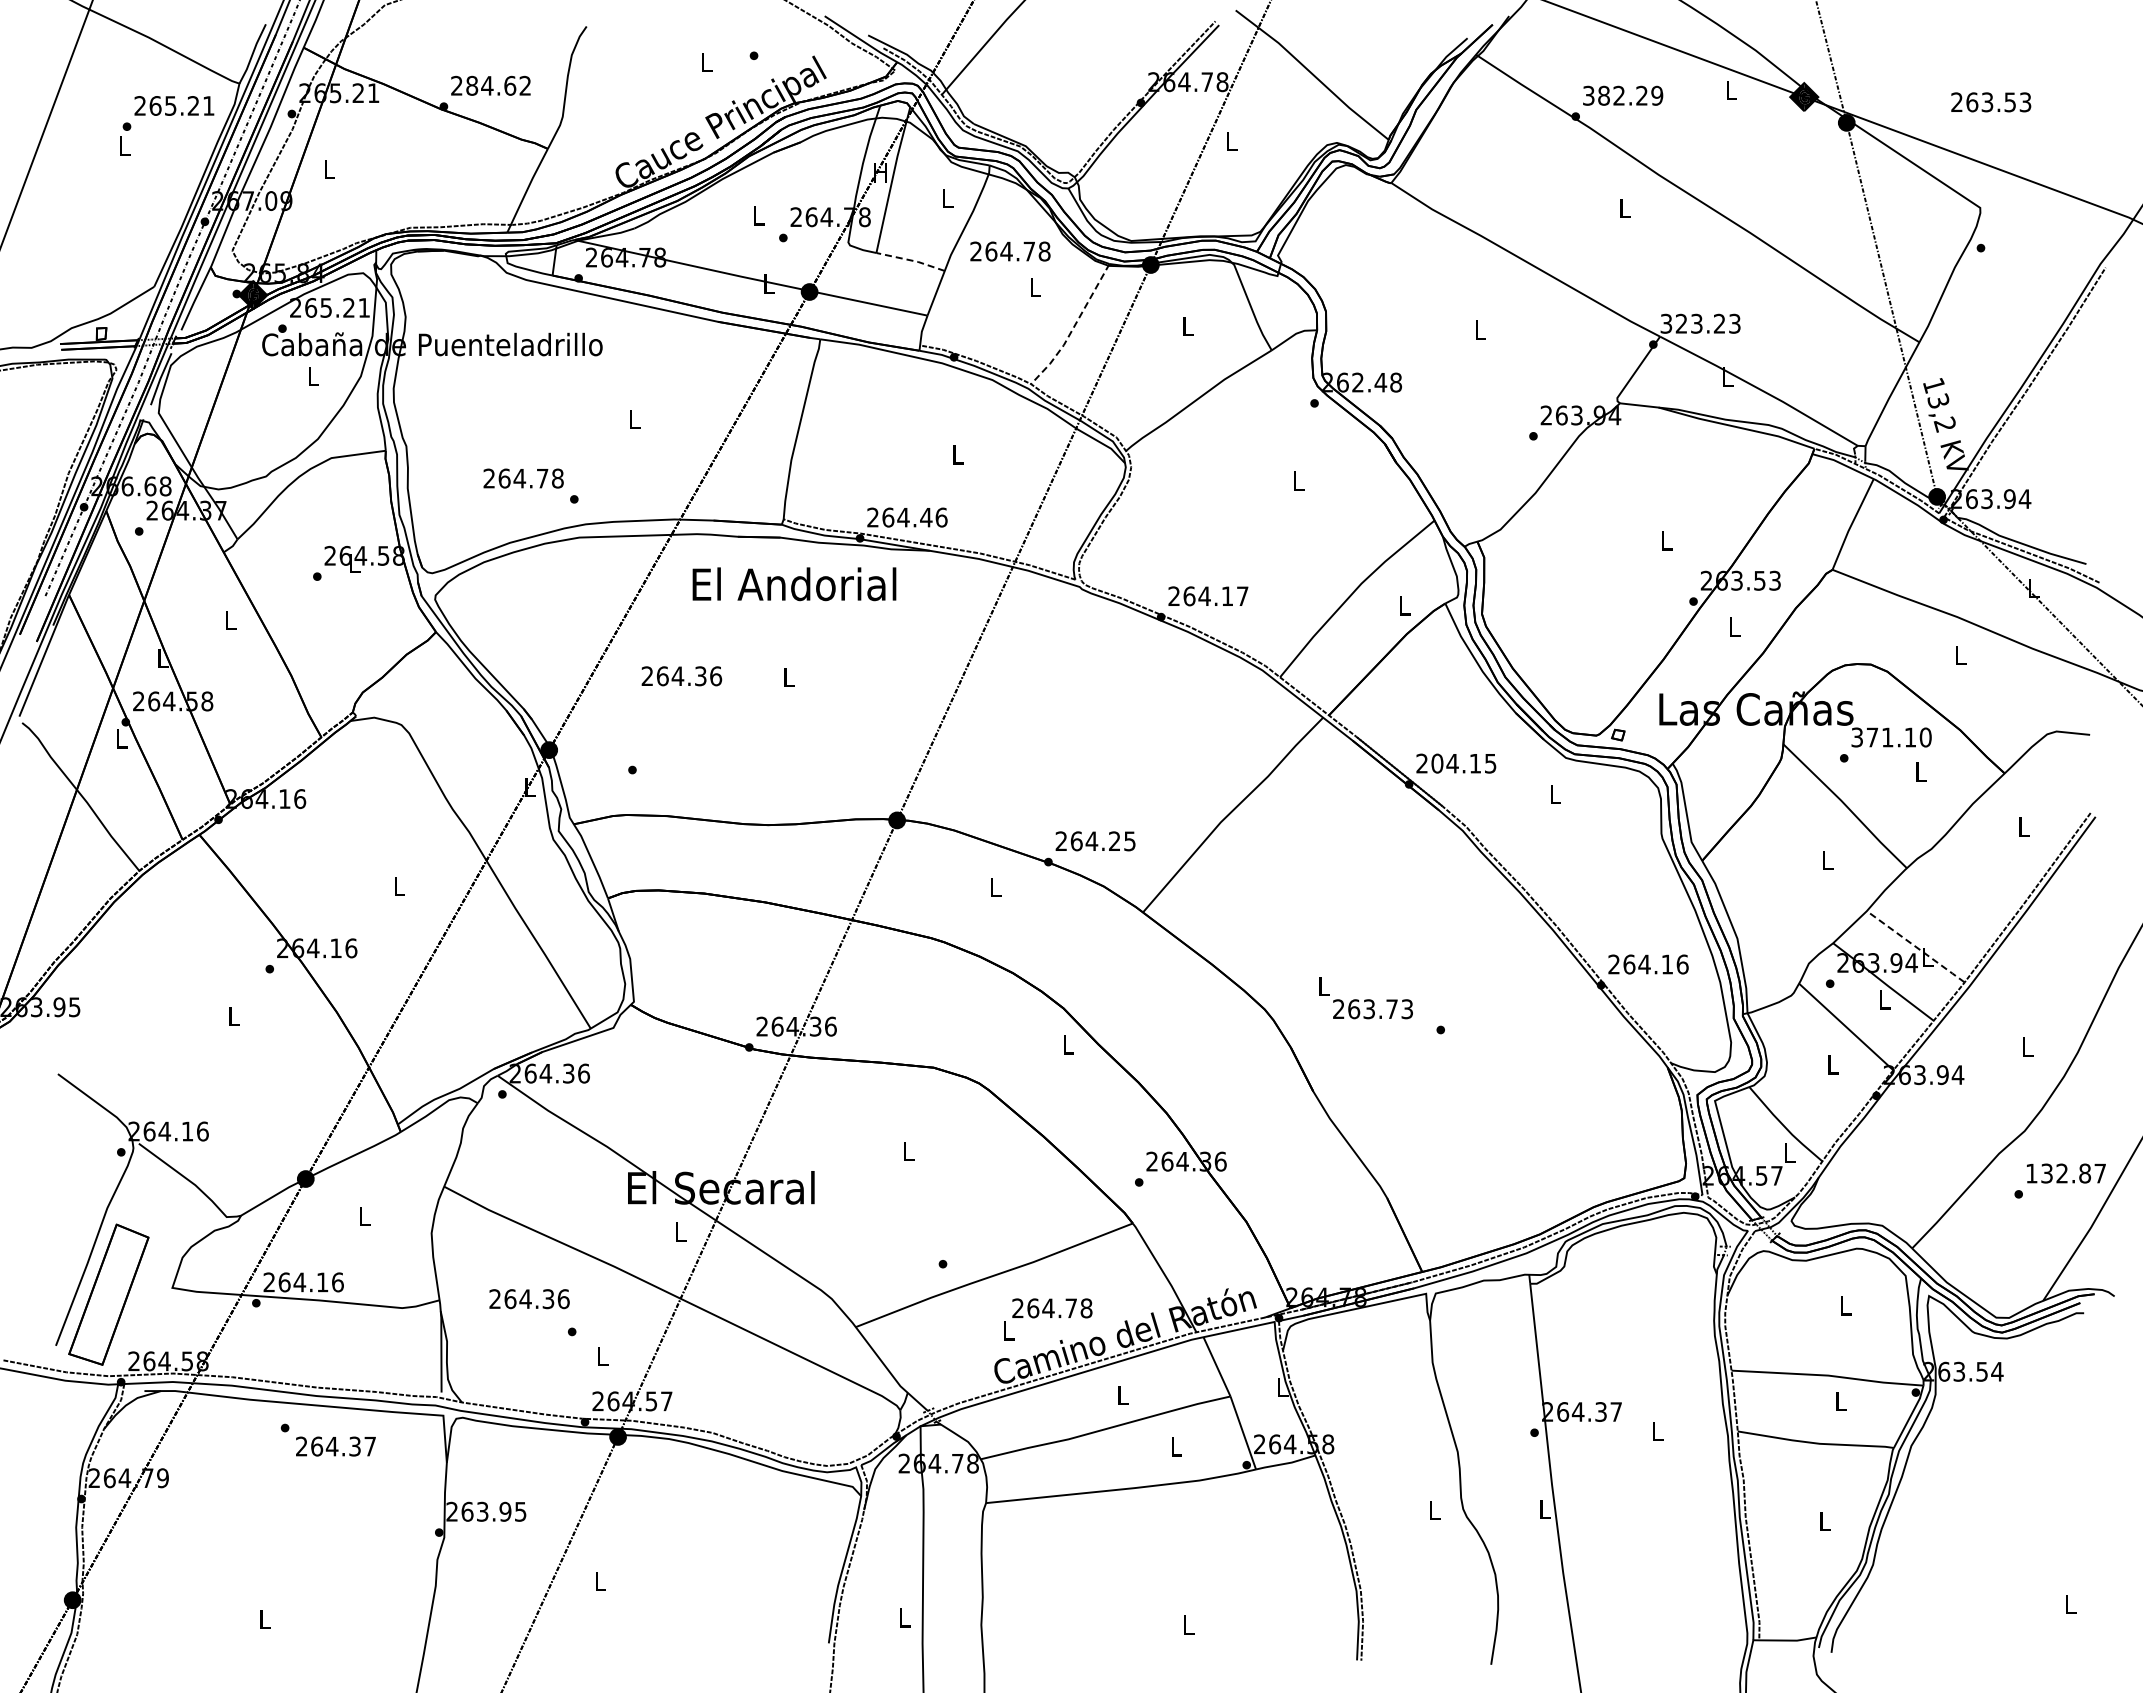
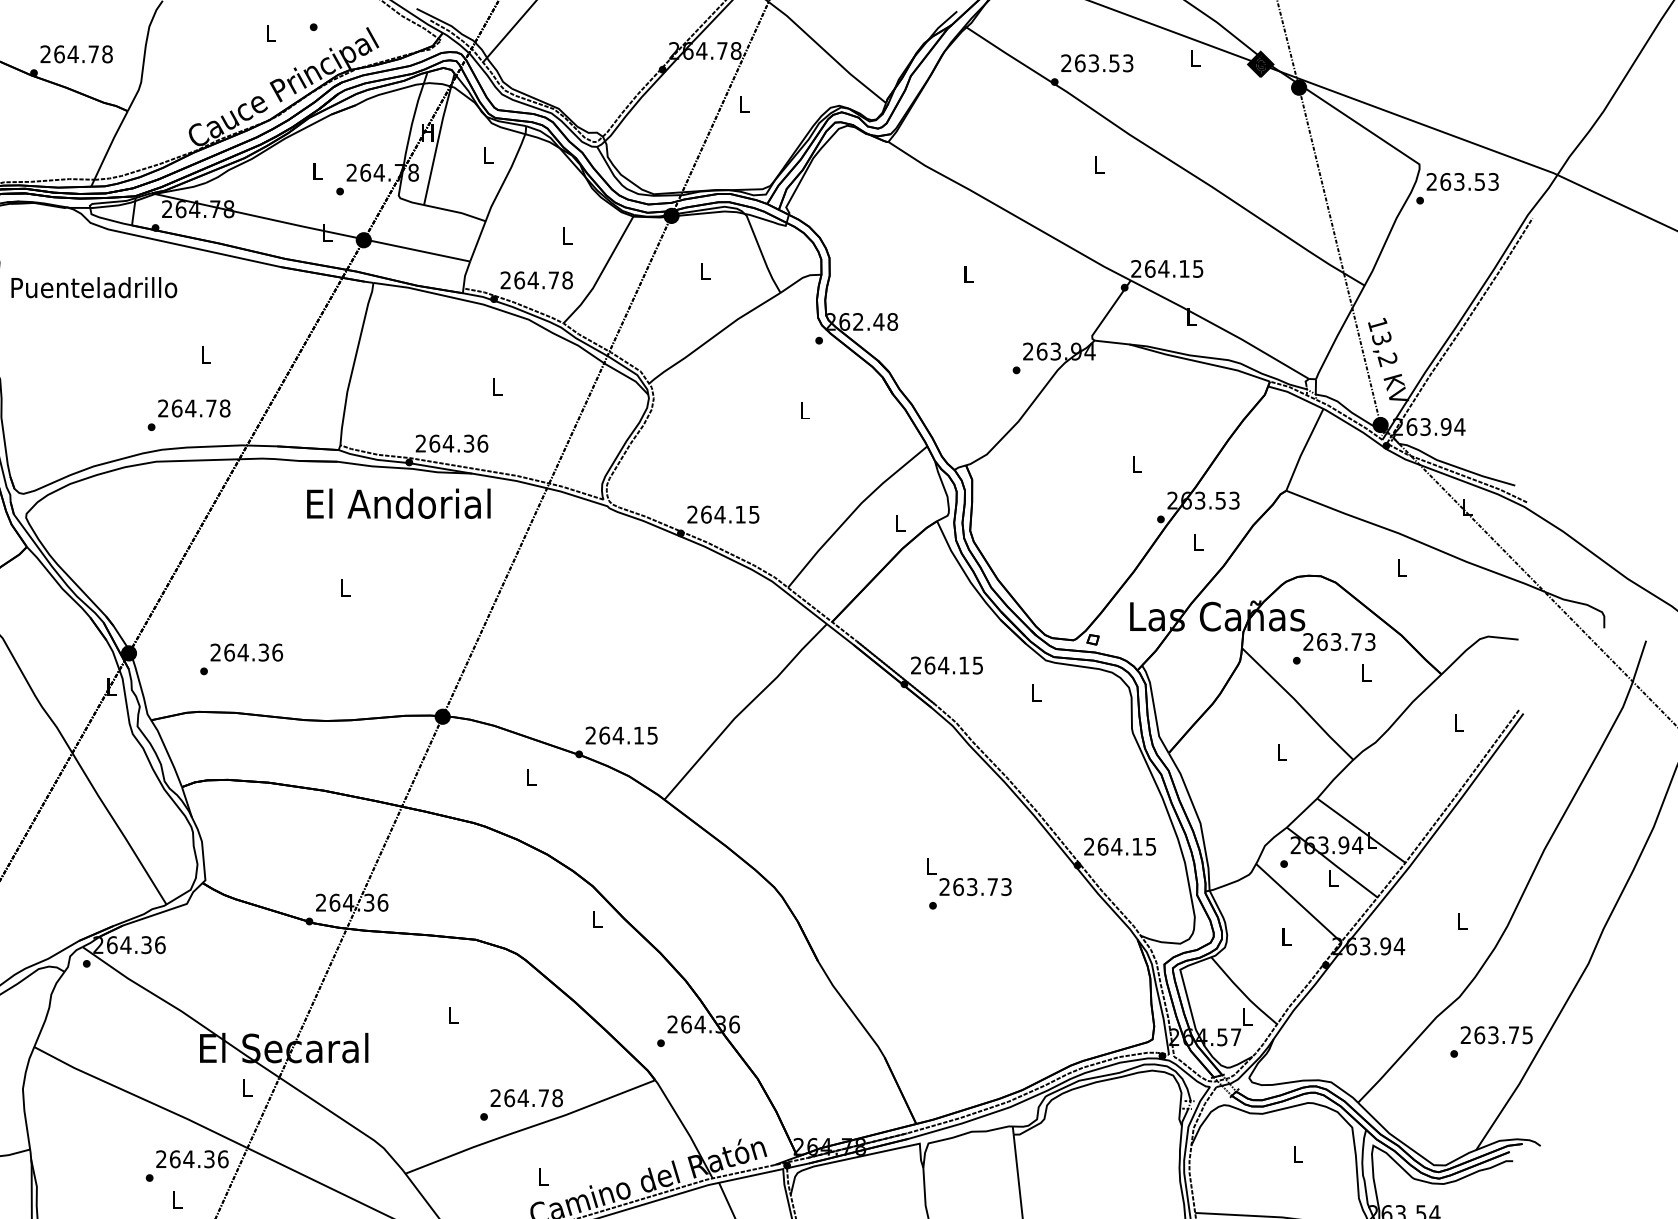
text: (498, 85) -> (83, 54), 284.62 -> 264.78
text: (1623, 95) -> (1097, 63), 382.29 -> 263.53
text: (1991, 102) -> (1463, 182), moved
text: (1010, 251) -> (536, 280), moved
line: (911, 260) -> (455, 211), dashed -> solid
text: (1700, 323) -> (1167, 268), 323.23 -> 264.15
line: (1073, 328) -> (601, 273), dashed -> solid
text: (523, 478) -> (194, 408), moved
text: (926, 517) -> (469, 443), 264.46 -> 264.36
text: (794, 584) -> (398, 504), moved
text: (1242, 596) -> (754, 514), 264.17 -> 264.15
text: (681, 676) -> (246, 652), moved
text: (1891, 737) -> (1339, 641), 371.10 -> 263.73
text: (1437, 763) -> (930, 665), 204.15 -> 264.15
text: (1114, 840) -> (638, 734), 264.25 -> 264.15
line: (1916, 947) -> (1361, 831), dashed -> solid
text: (1682, 964) -> (1150, 846), 264.16 -> 264.15
text: (1365, 998) -> (968, 877), moved
text: (2065, 1173) -> (1496, 1035), 132.87 -> 263.75
text: (529, 1299) -> (192, 1159), moved
text: (1052, 1308) -> (526, 1098), moved

